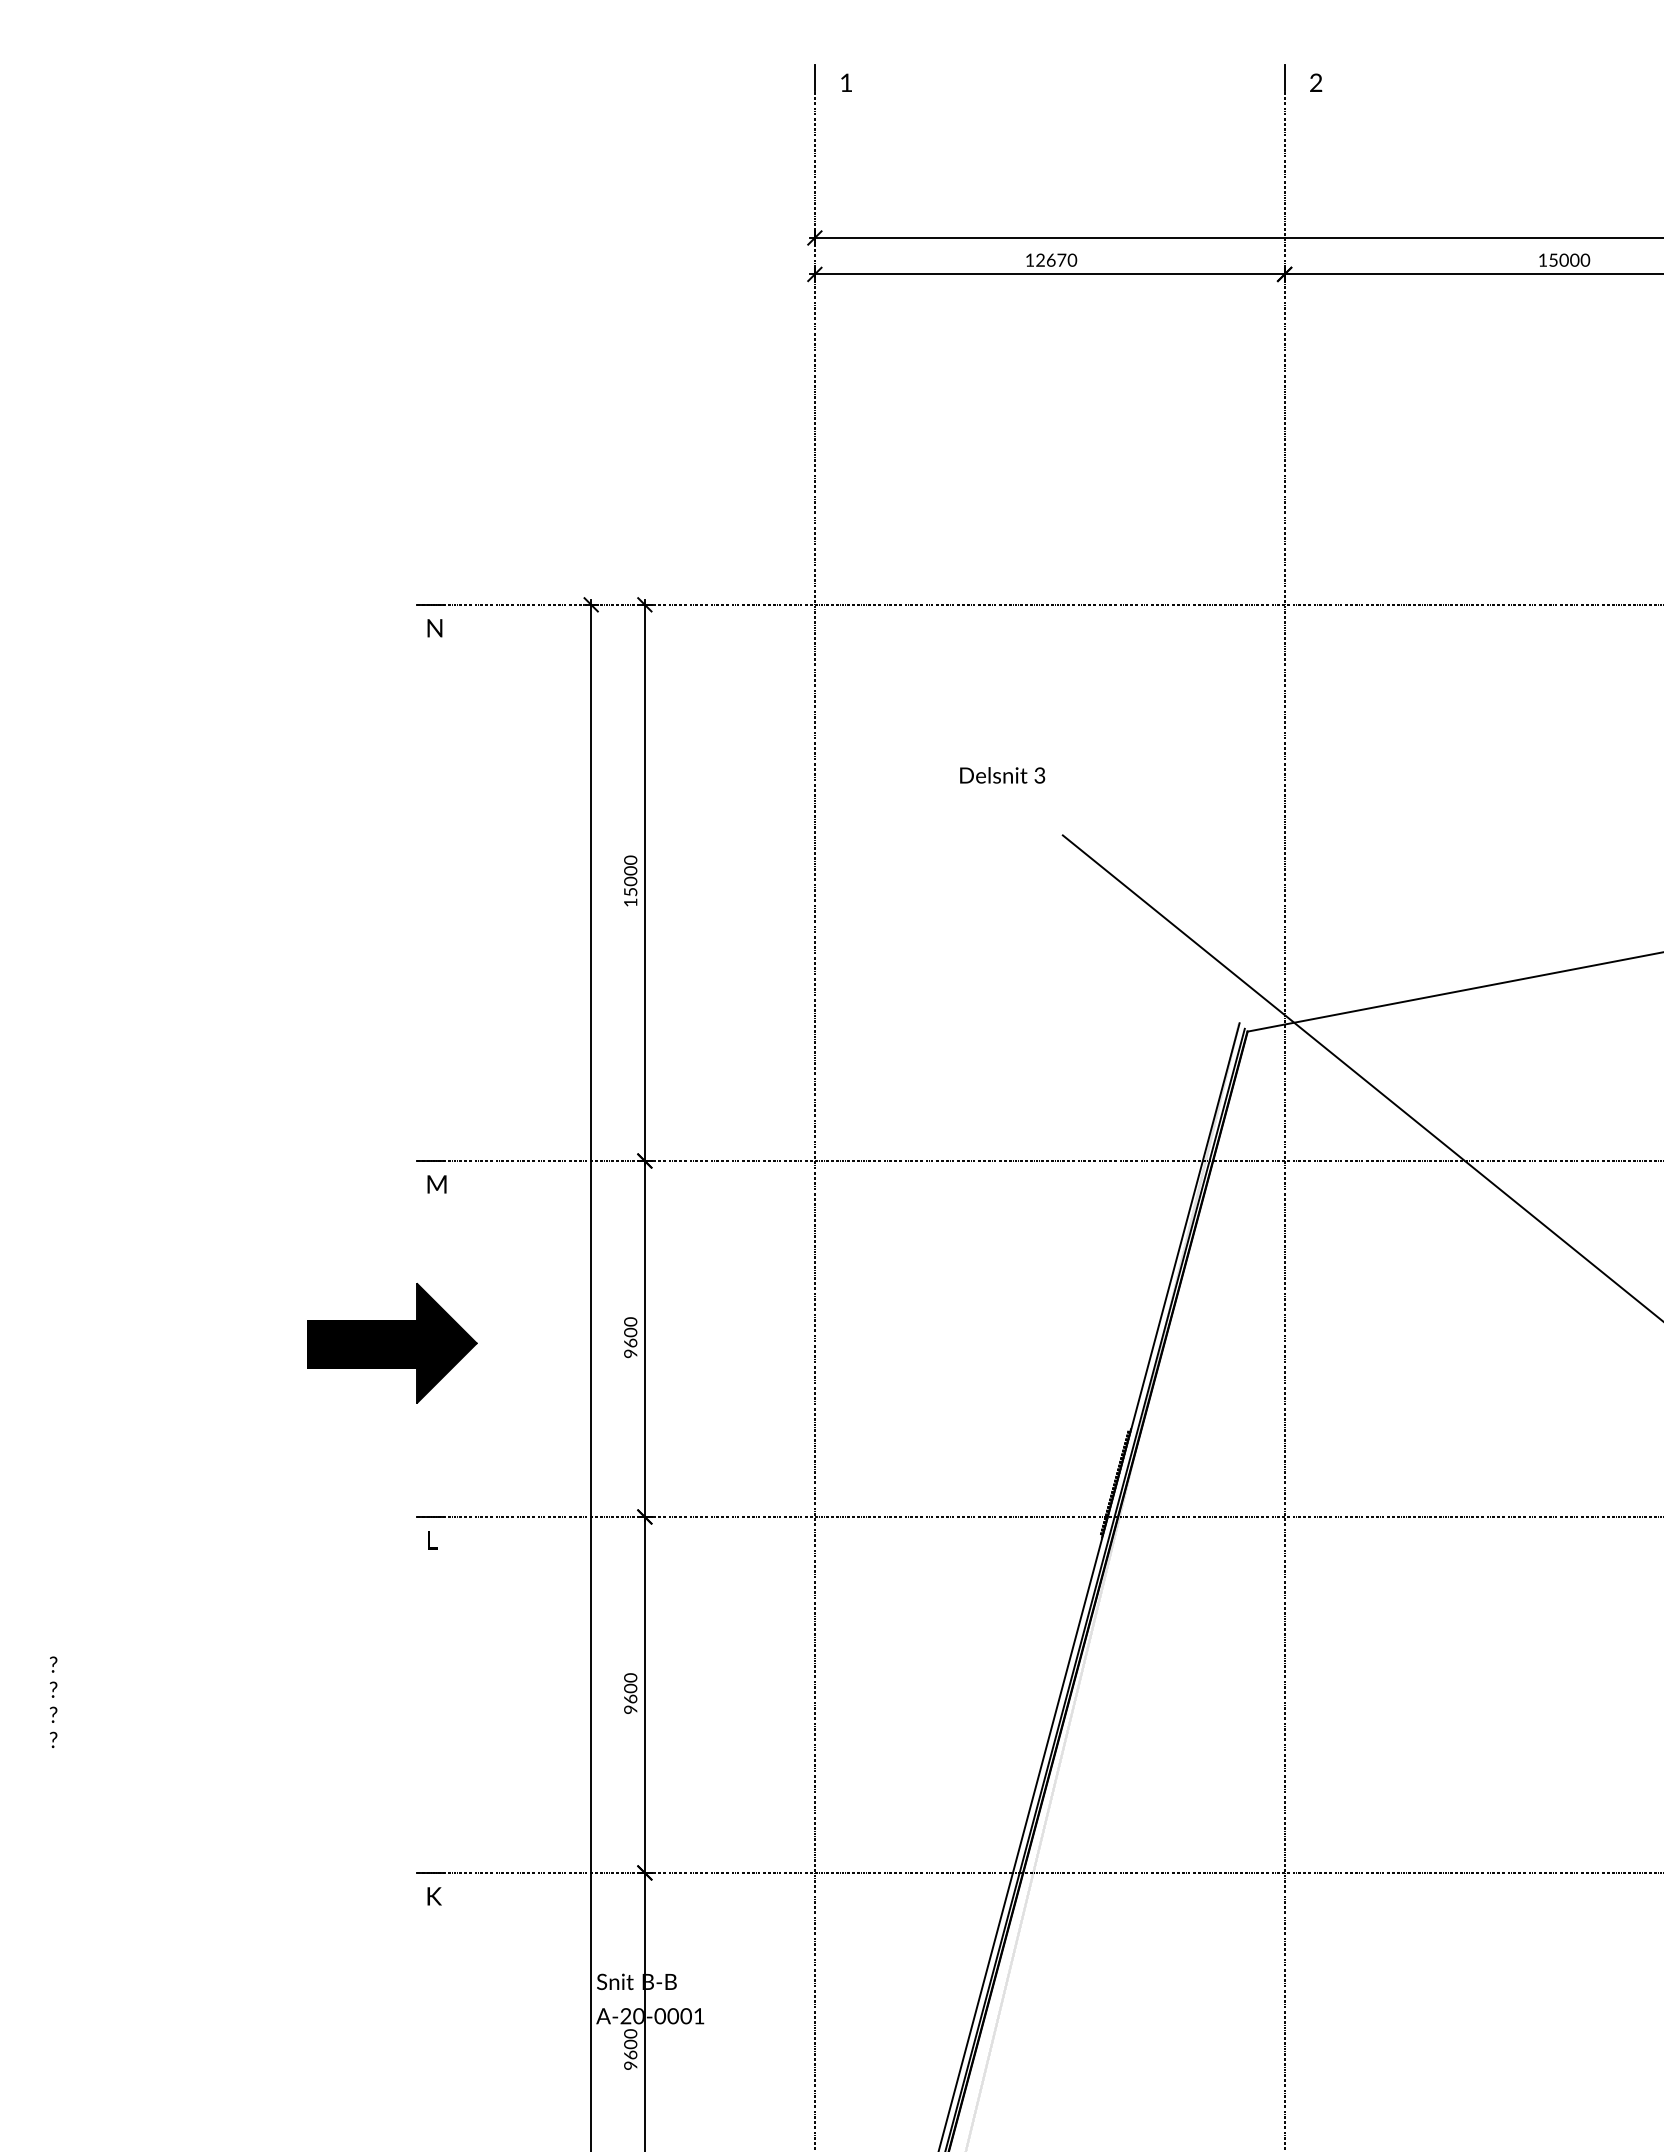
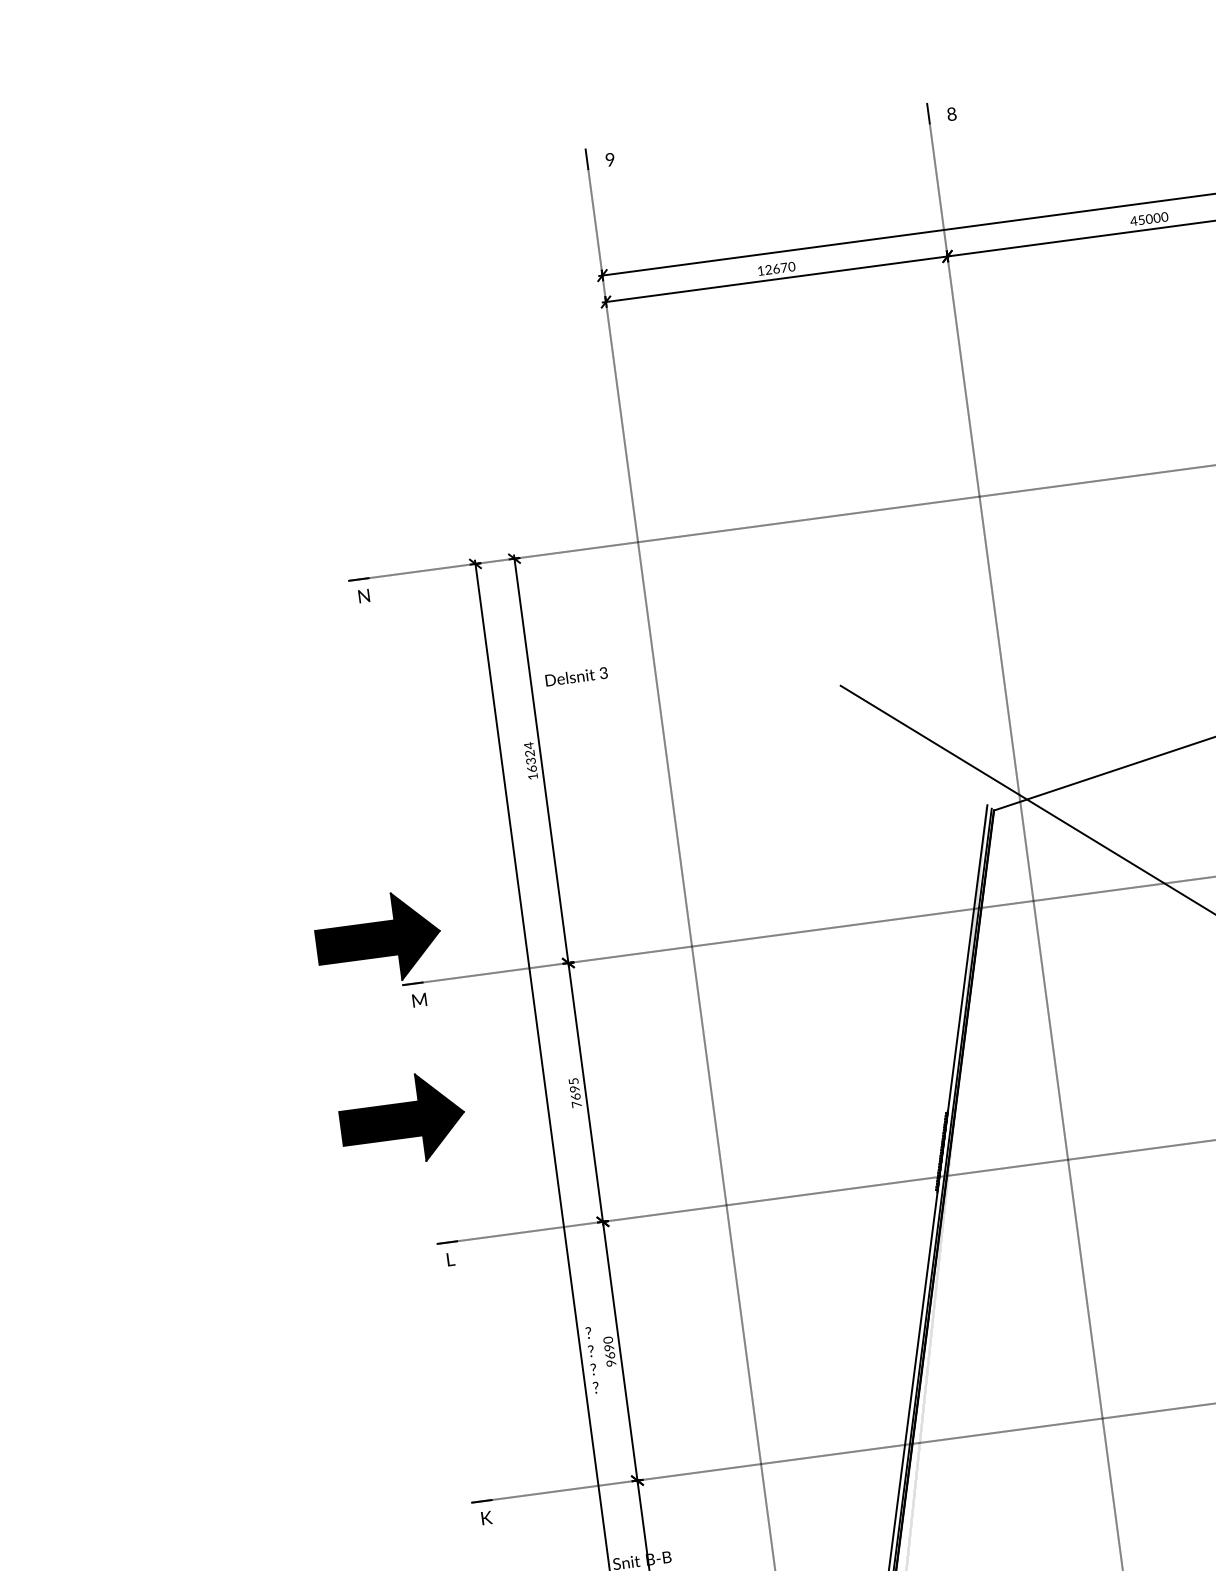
text: (846, 82) -> (610, 159), 1 -> 9
text: (1316, 83) -> (952, 114), 2 -> 8
text: (1542, 259) -> (1133, 220), 15000 -> 45000
text: (1002, 775) -> (576, 676), moved
text: (630, 875) -> (530, 756), 15000 -> 16324
part: (392, 1094) -> (378, 939), added
text: (630, 1337) -> (575, 1092), 9600 -> 7695
text: (631, 1688) -> (609, 1347), 9600 -> 9690
text: (53, 1701) -> (592, 1359), moved

